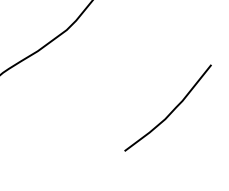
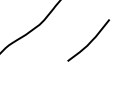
curve: (171, 108) -> (90, 40), moved

